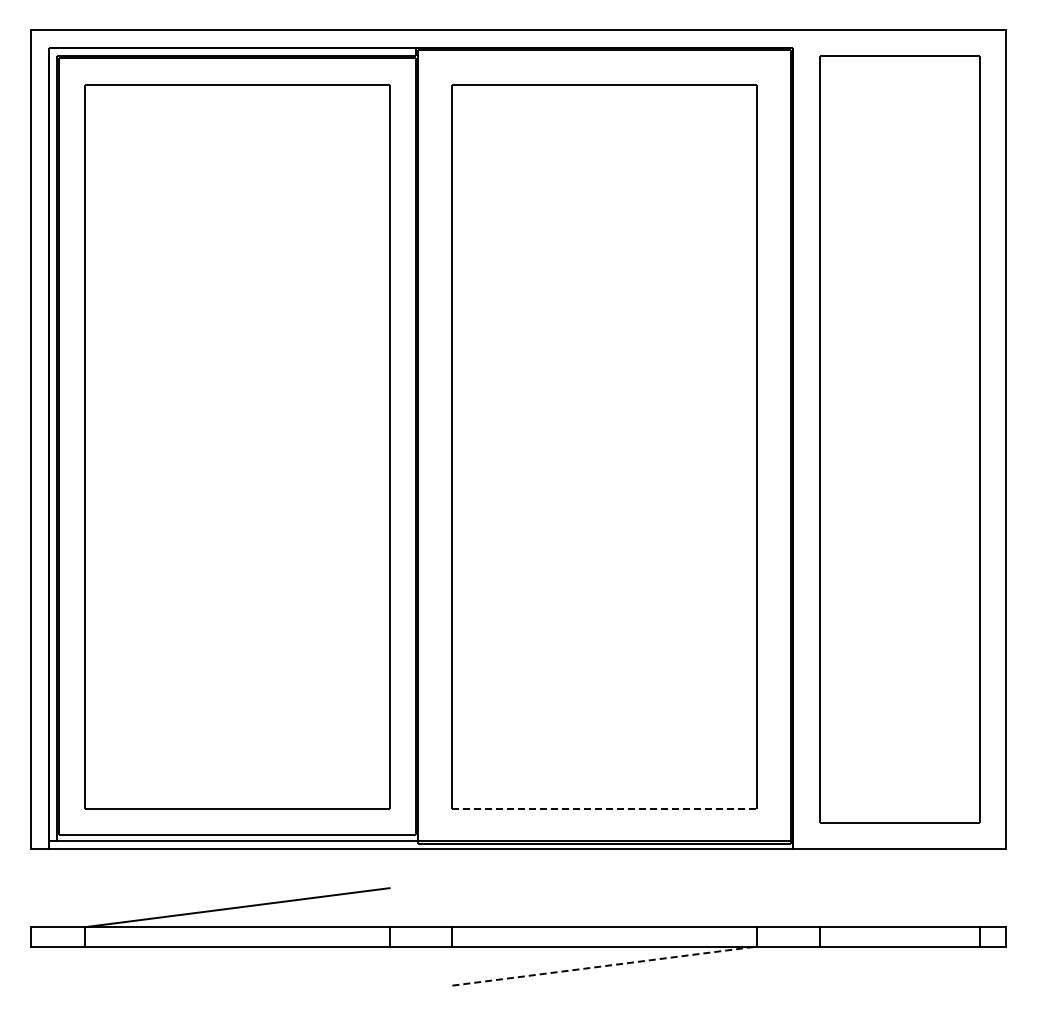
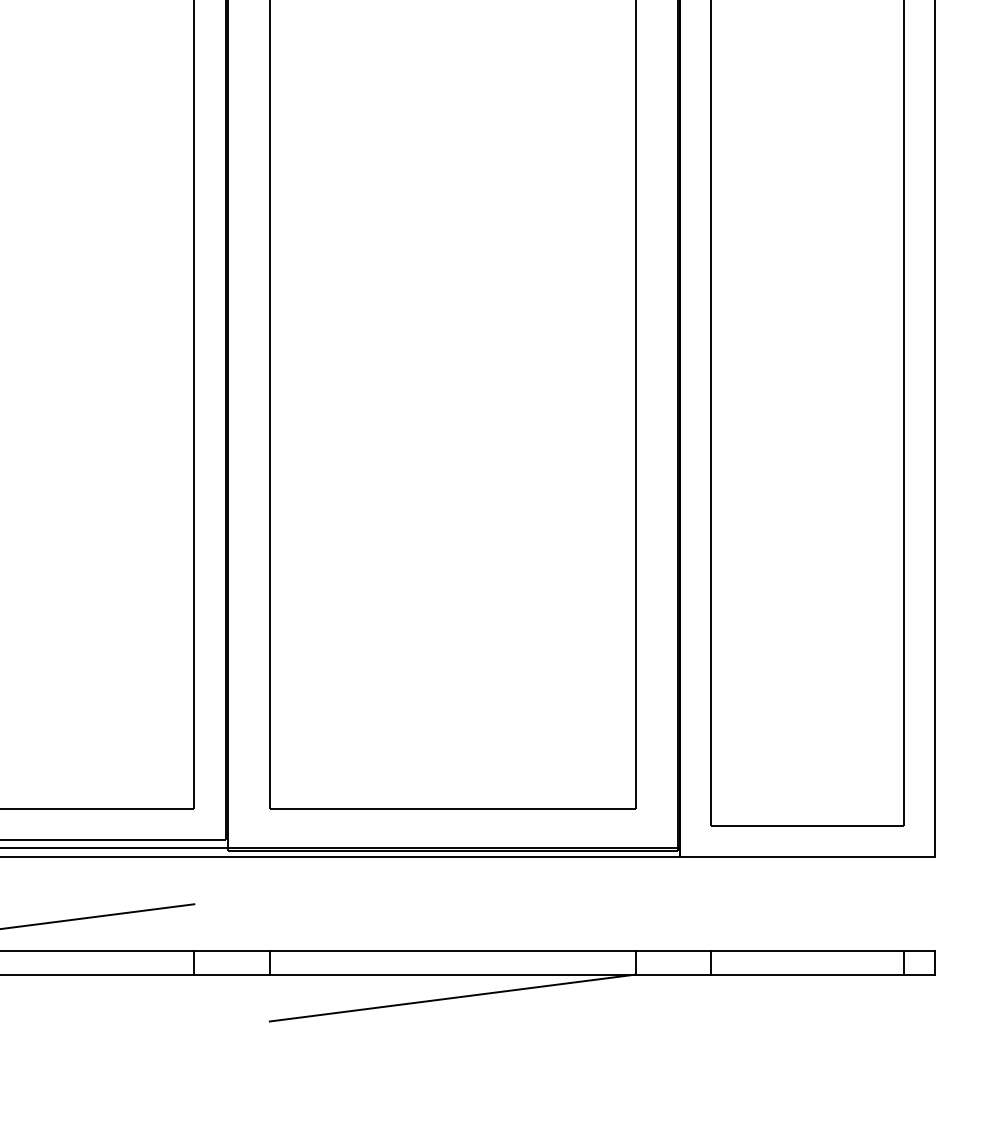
line: (605, 809) -> (453, 809), dashed -> solid
line: (605, 966) -> (453, 998), dashed -> solid

